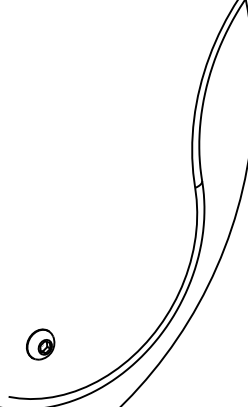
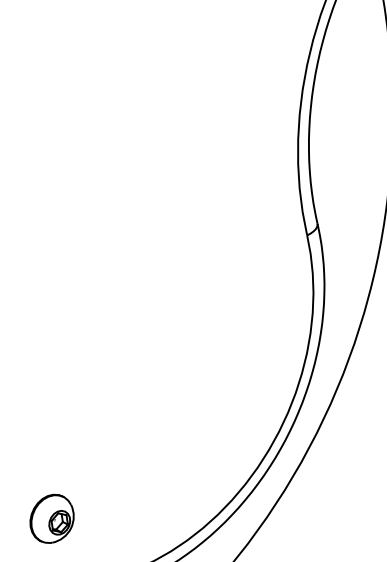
part: (40, 344) -> (51, 518), moved

